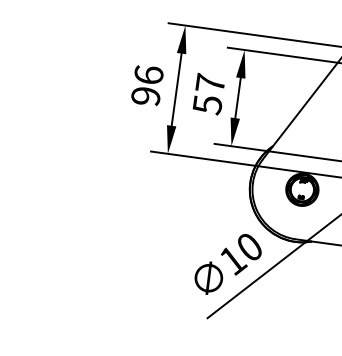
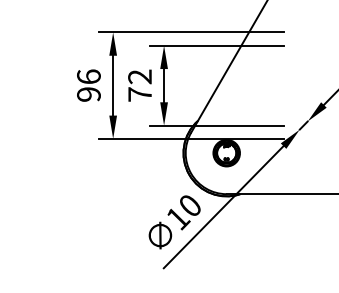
text: (209, 93) -> (140, 85), 57 -> 72

